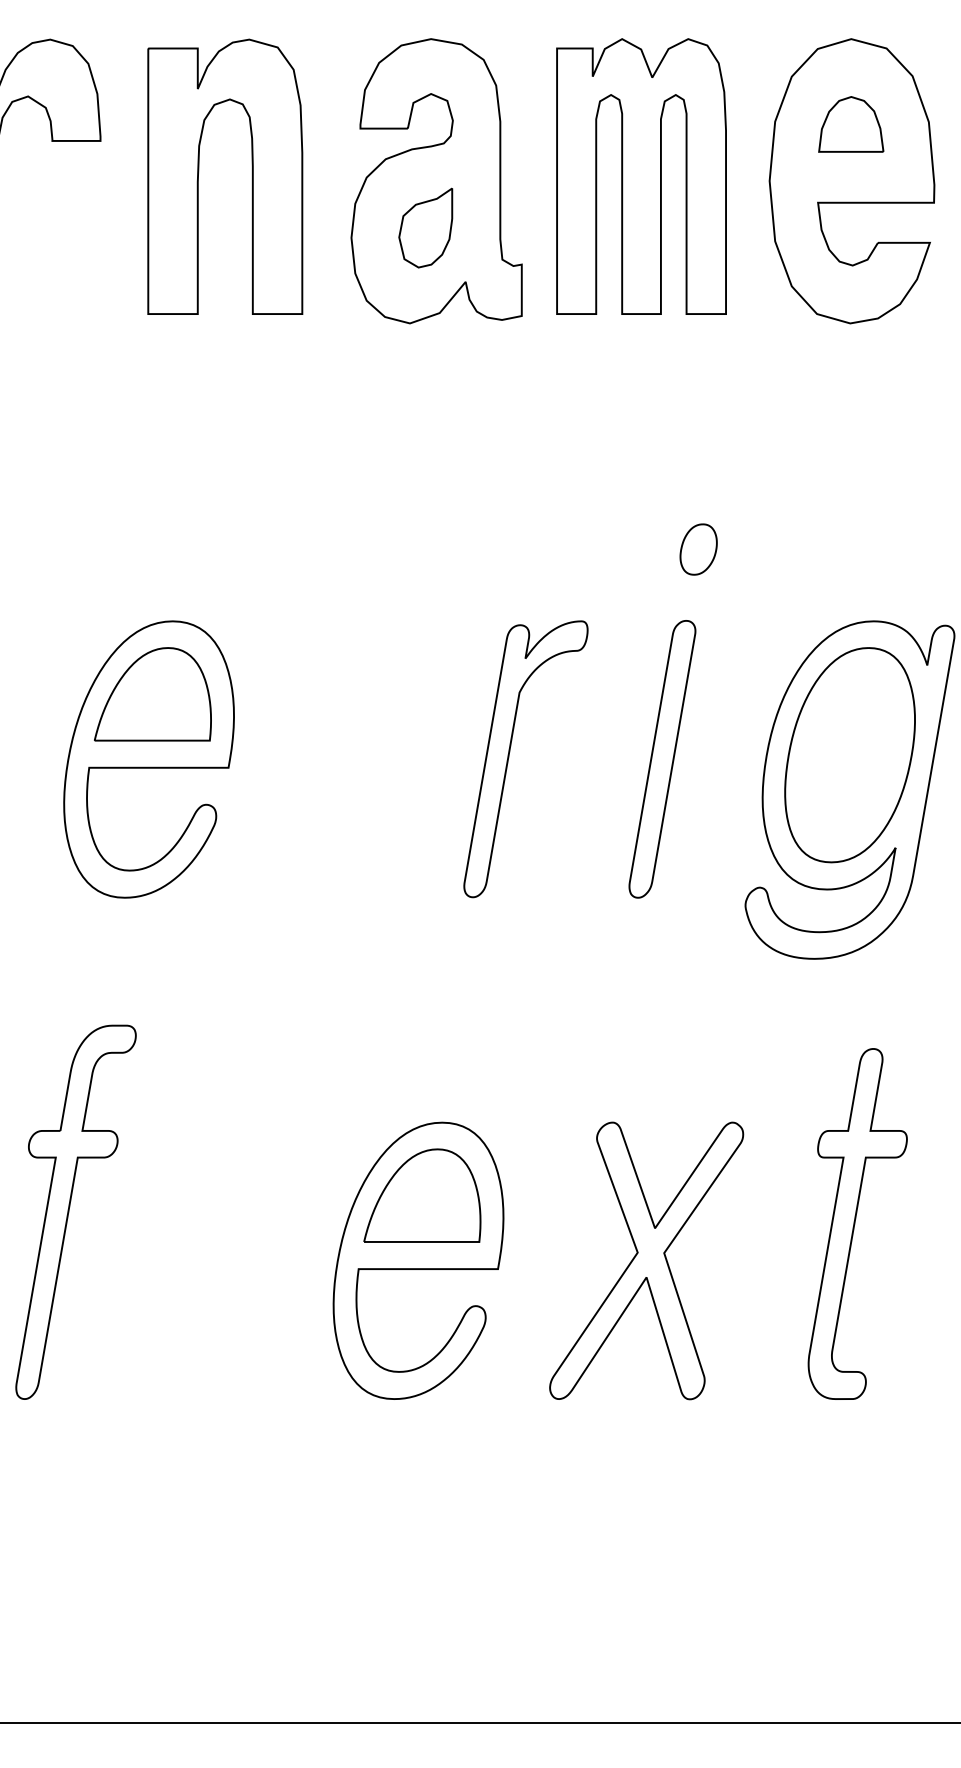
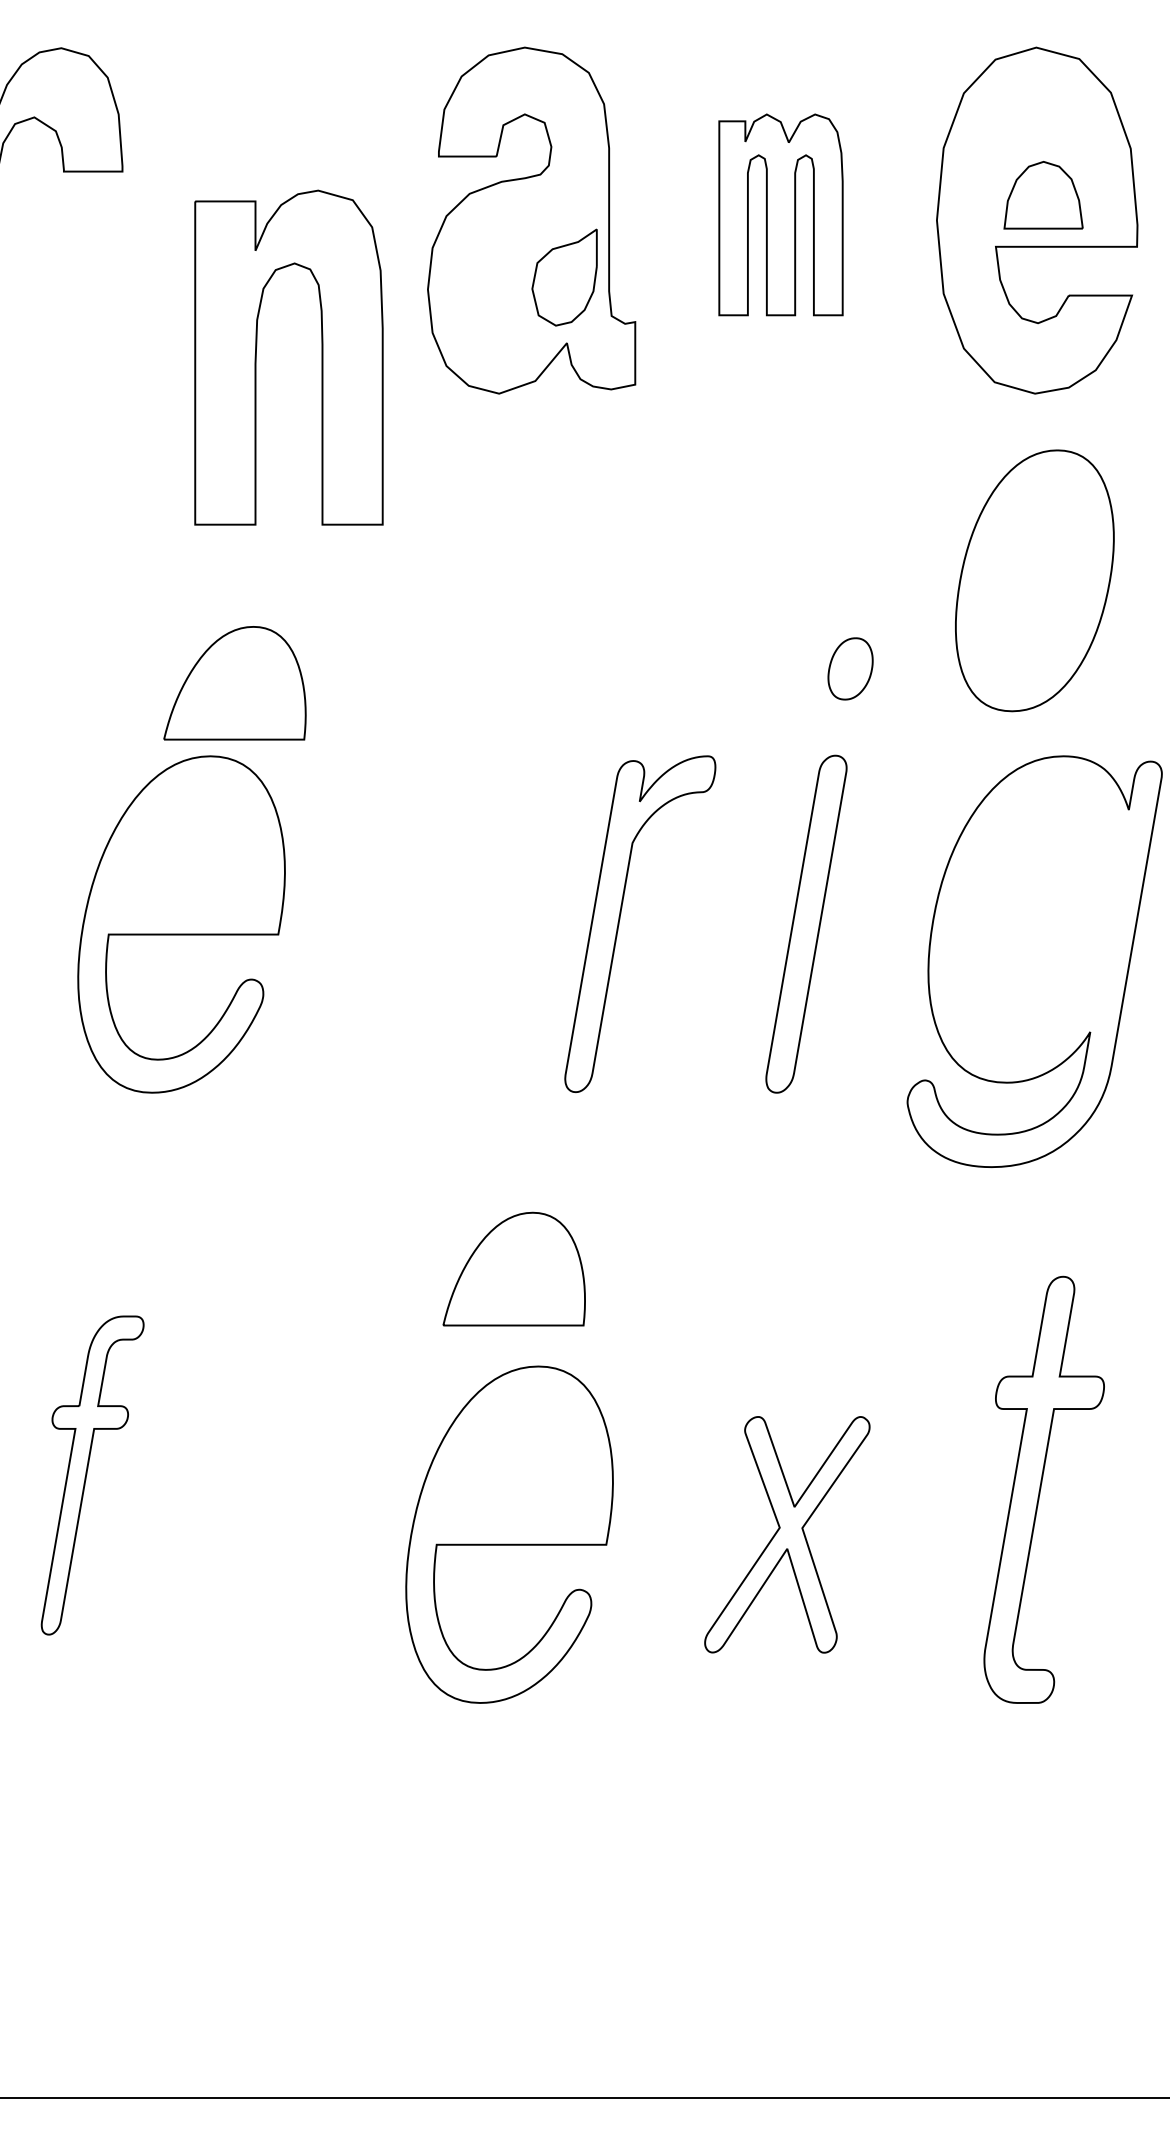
part: (851, 124) -> (1043, 195), moved
part: (251, 176) -> (320, 357), moved
part: (641, 176) -> (780, 214), size x0.6
part: (425, 227) -> (564, 276), moved
part: (152, 694) -> (234, 683), moved
part: (849, 755) -> (1034, 581), moved
part: (422, 1195) -> (514, 1268), moved
part: (75, 1211) -> (92, 1474), size x0.7
part: (646, 1260) -> (787, 1534), size x0.7

